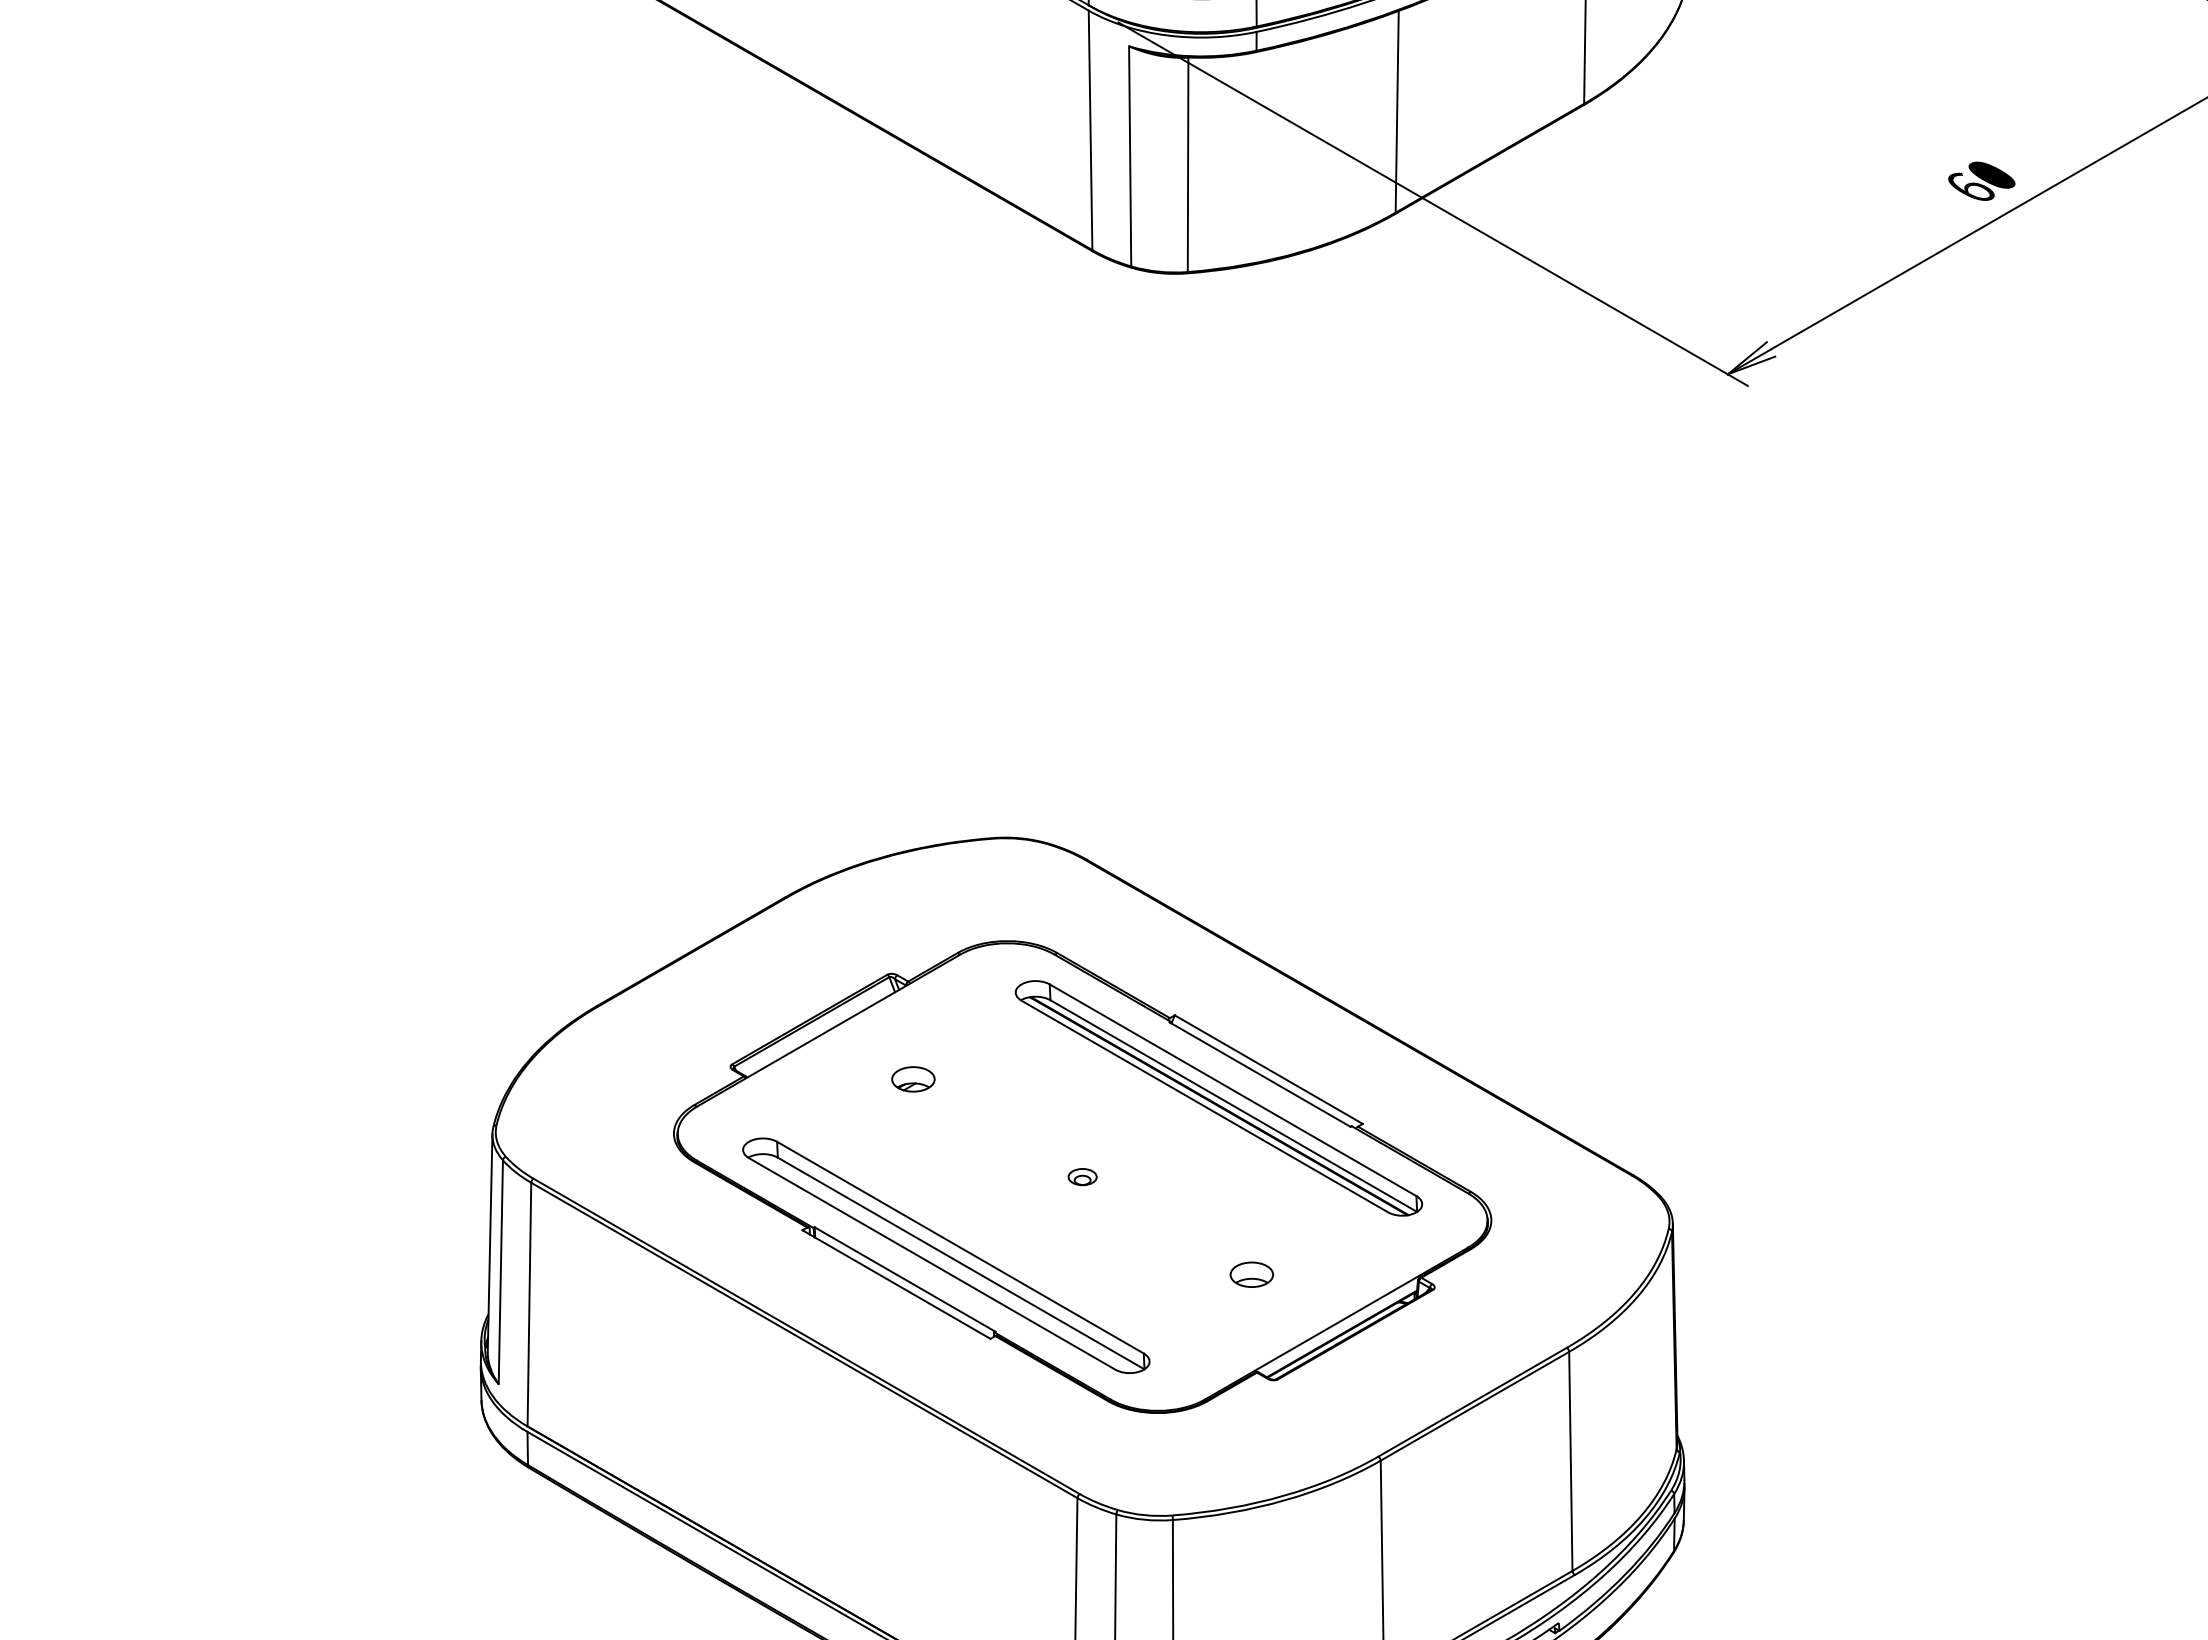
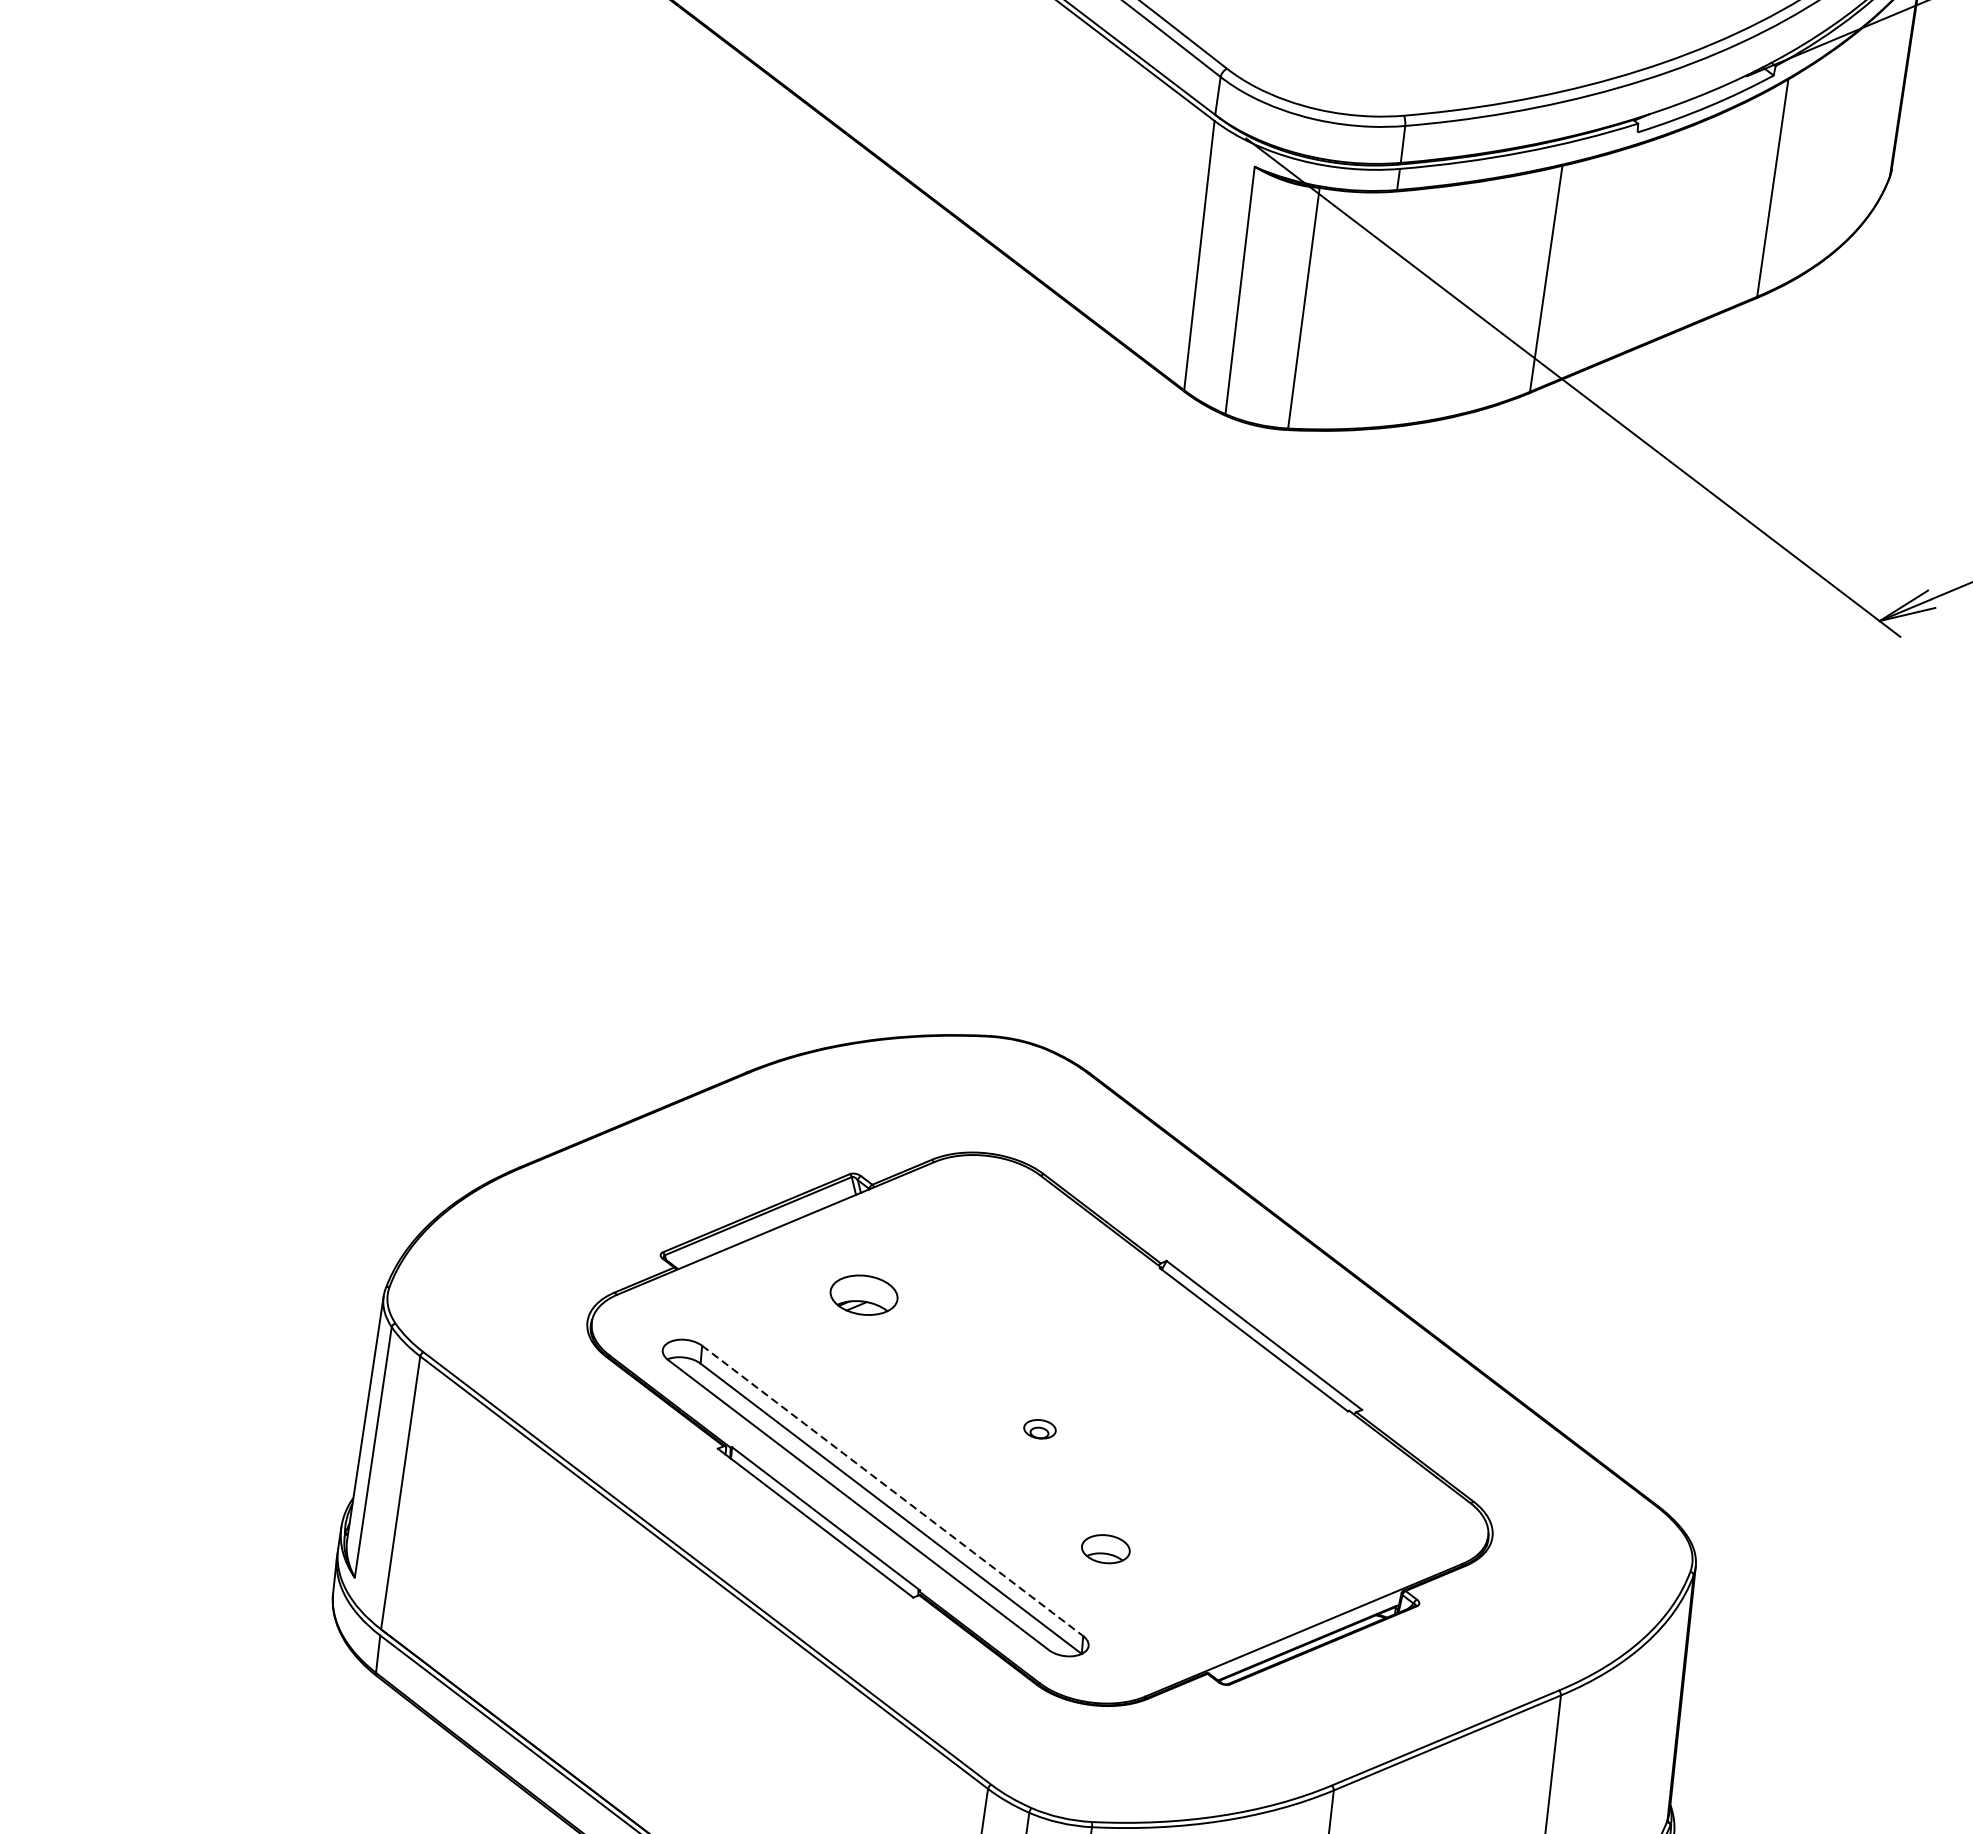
part: (913, 1079) -> (864, 1295), size x1.4
part: (1218, 1098) -> (1203, 1360), removed
line: (960, 1247) -> (892, 1490), solid -> dashed
part: (1251, 1274) -> (1105, 1548), moved

